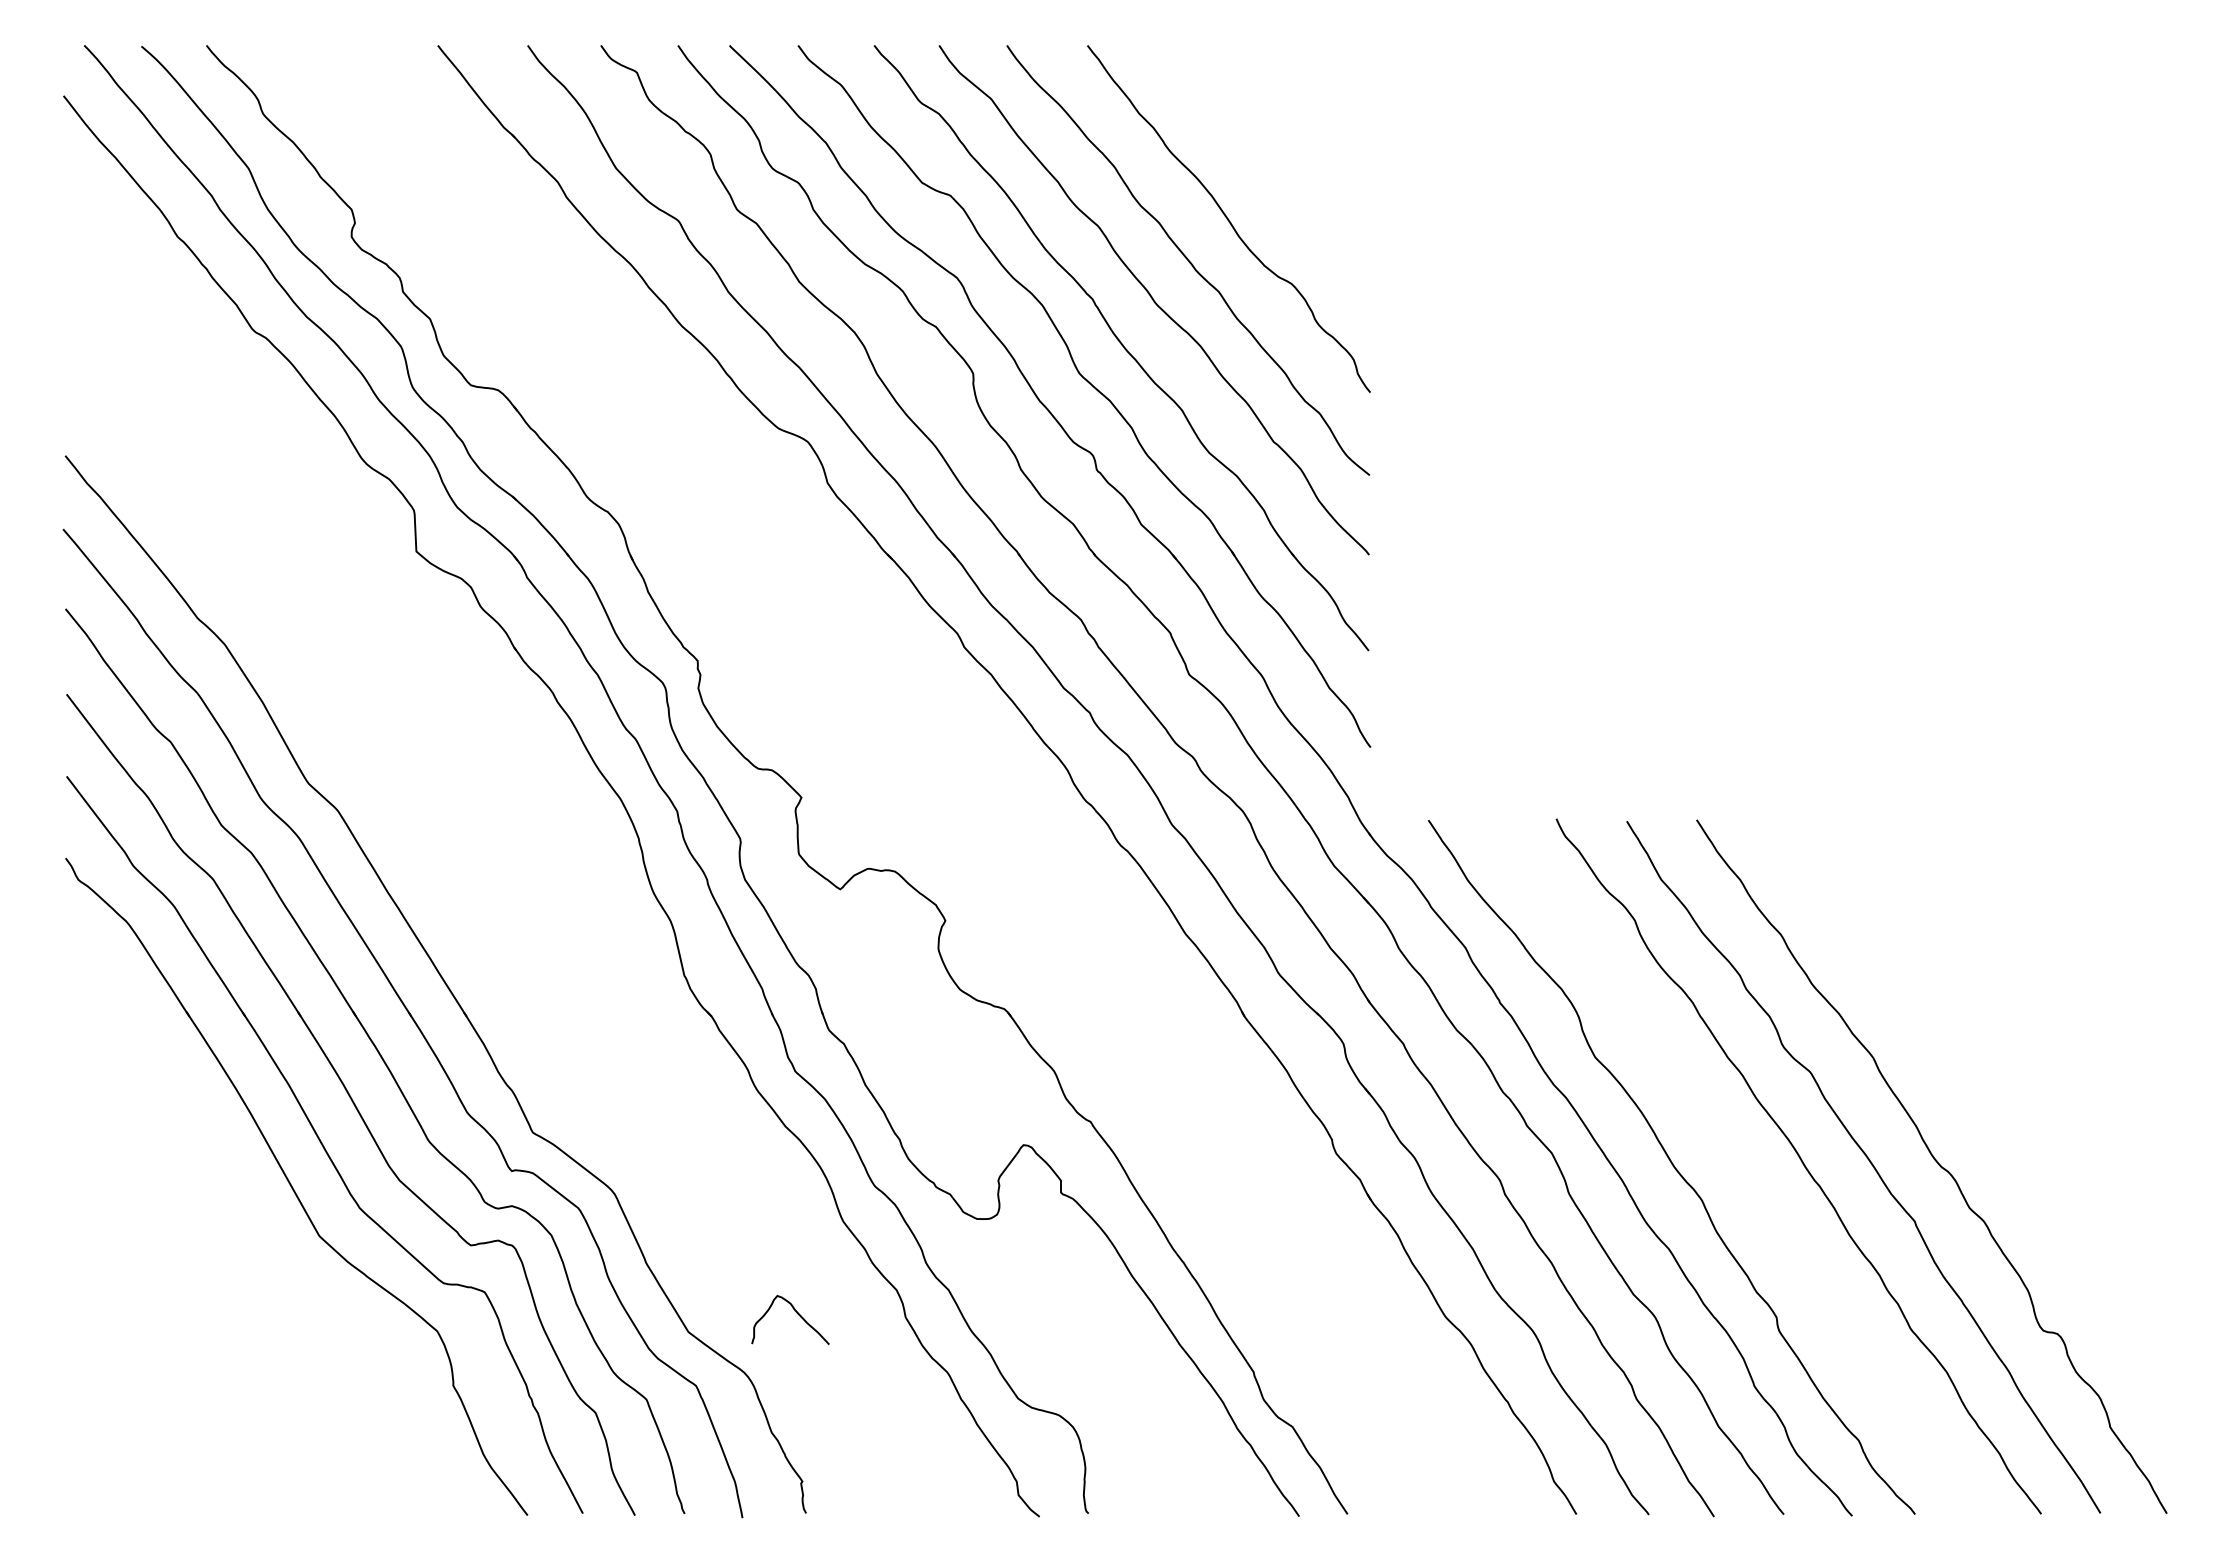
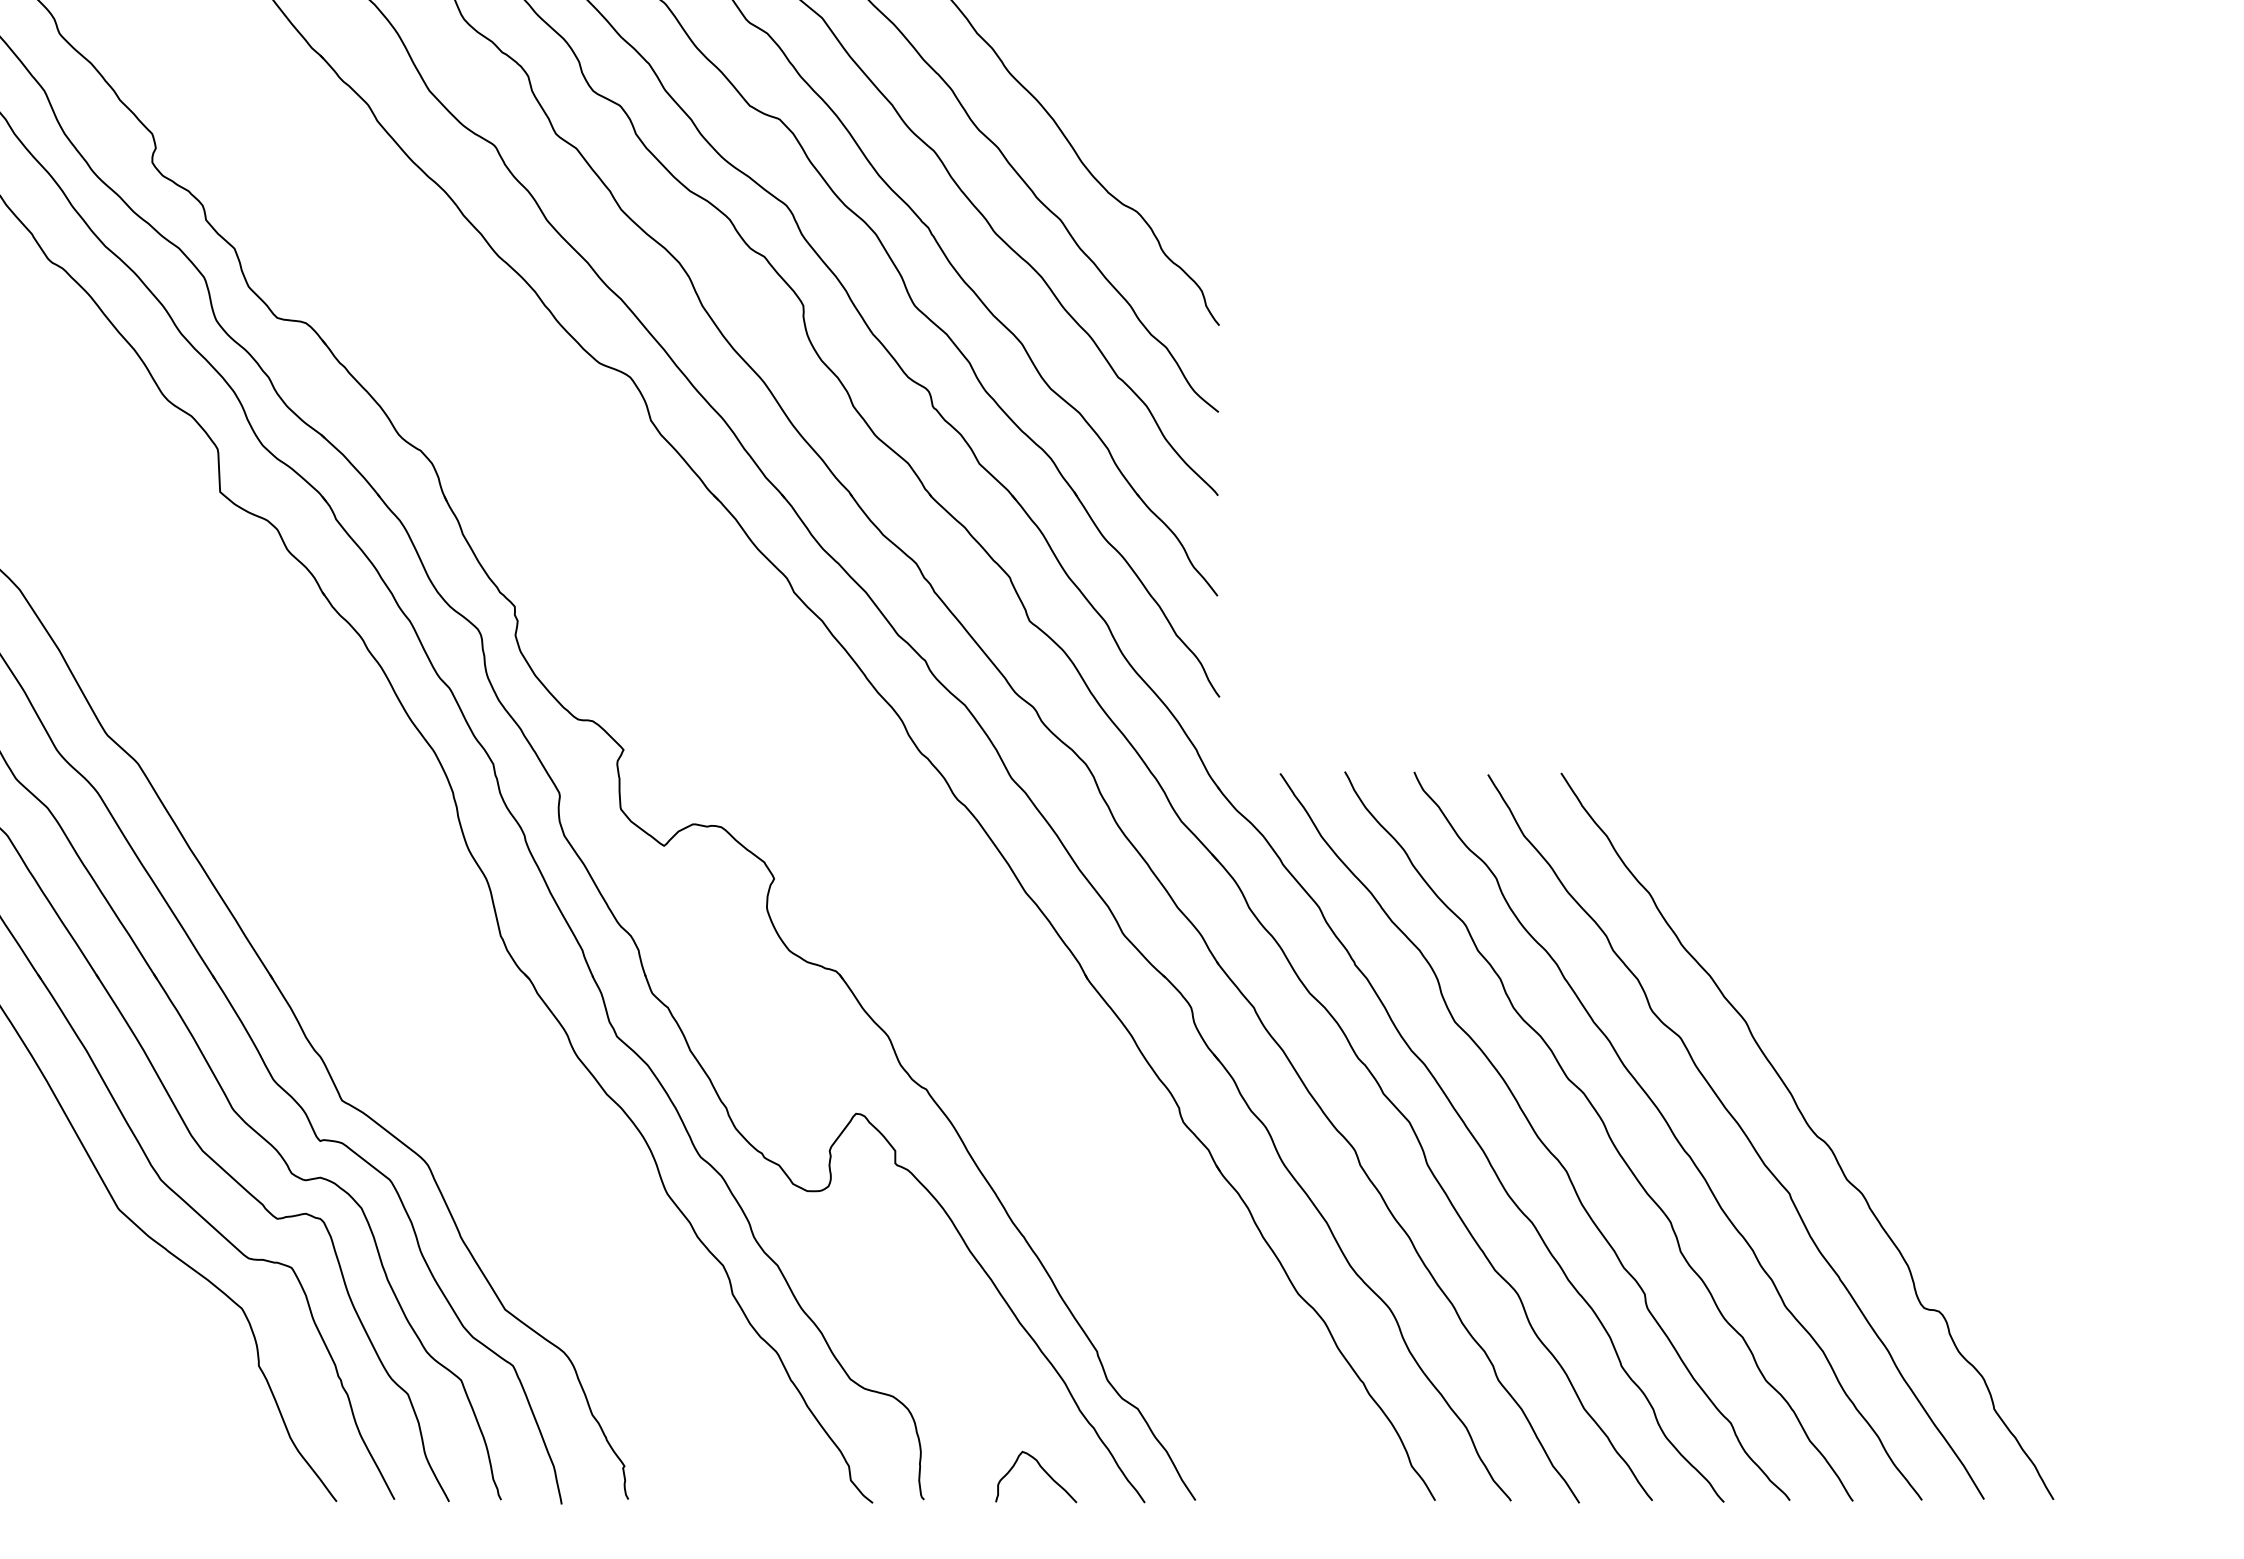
curve: (1739, 1162) -> (1605, 1131), added
curve: (796, 1313) -> (1042, 1470), moved

